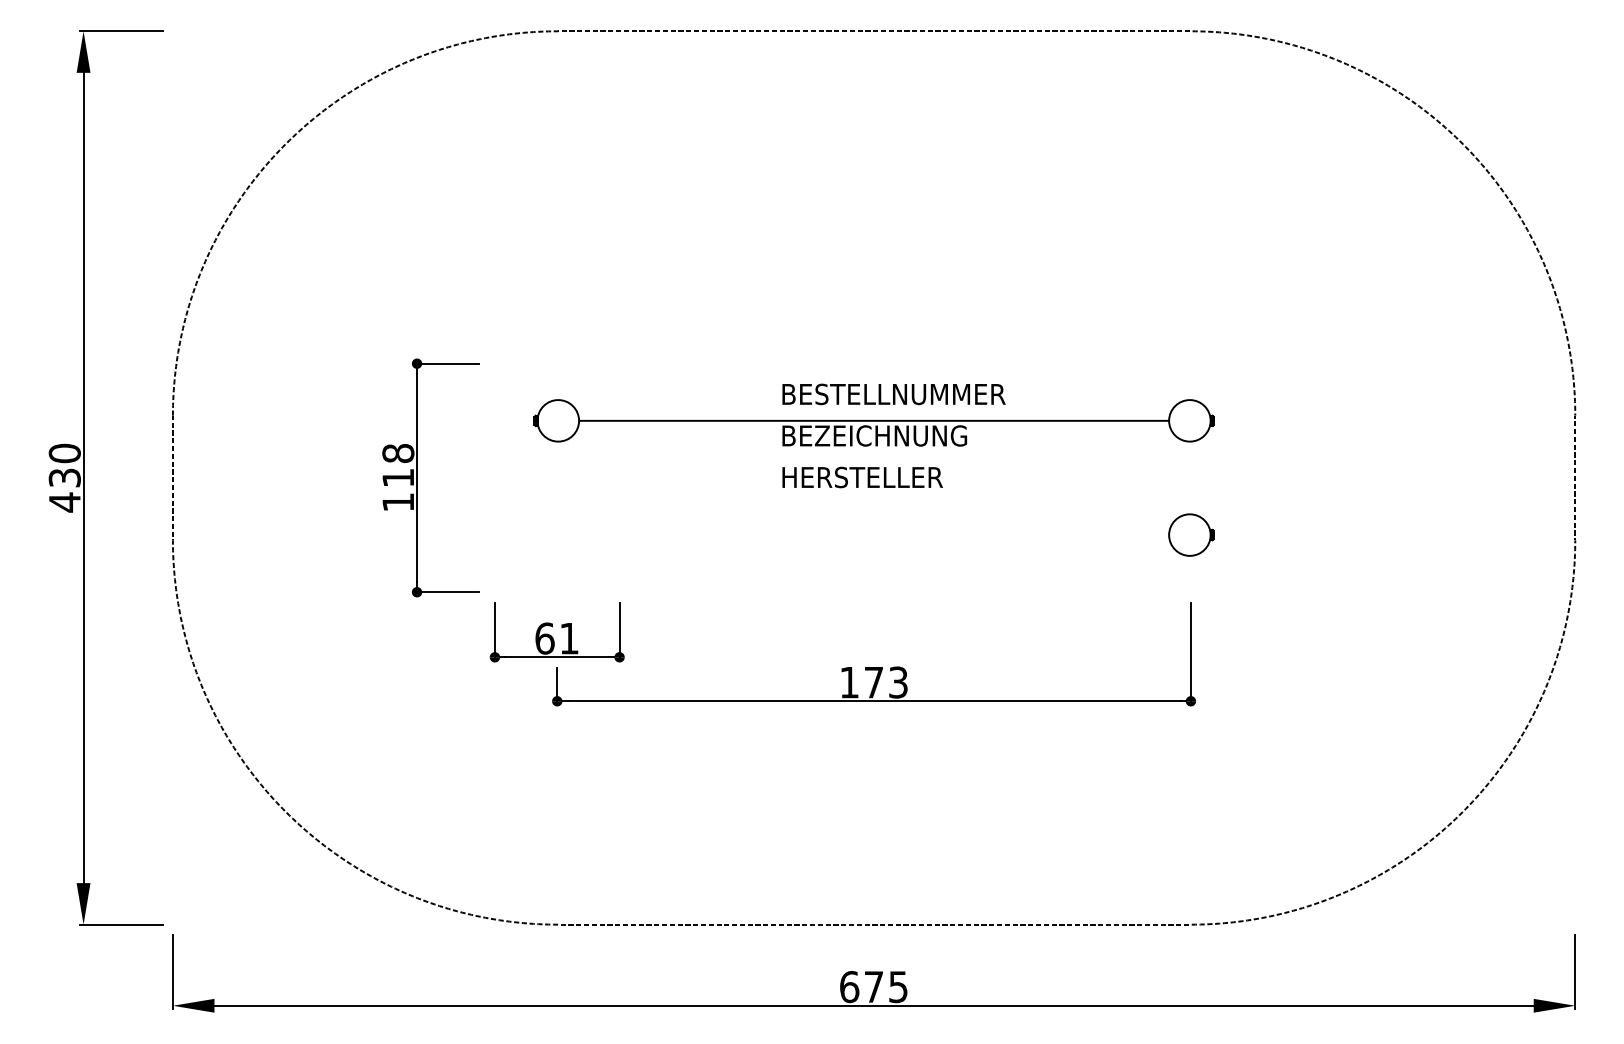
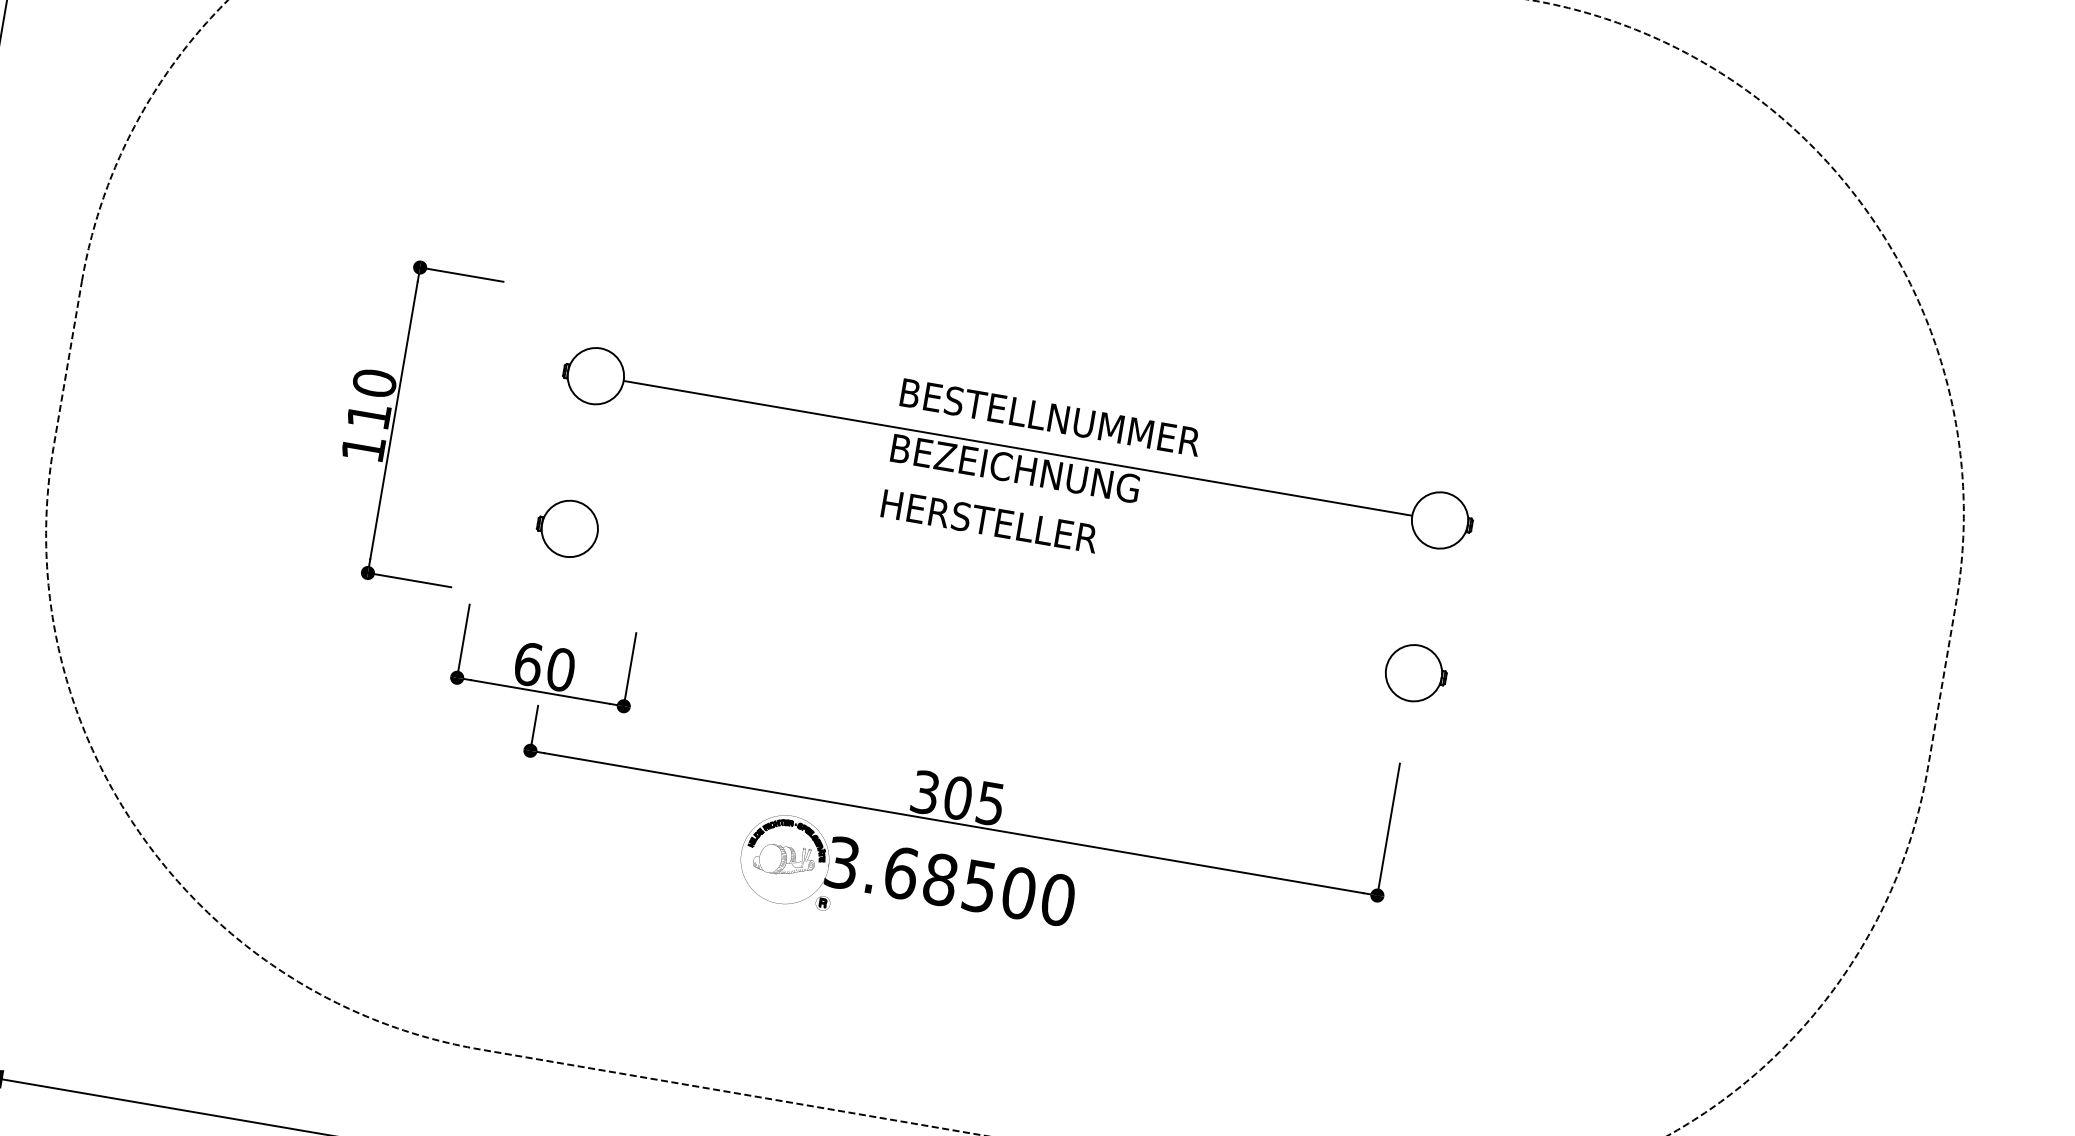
text: (398, 453) -> (374, 383), 118 -> 110
part: (556, 534) -> (567, 527), added
text: (569, 638) -> (561, 669), 61 -> 60
text: (873, 682) -> (957, 797), 173 -> 305
part: (847, 748) -> (907, 880), added

